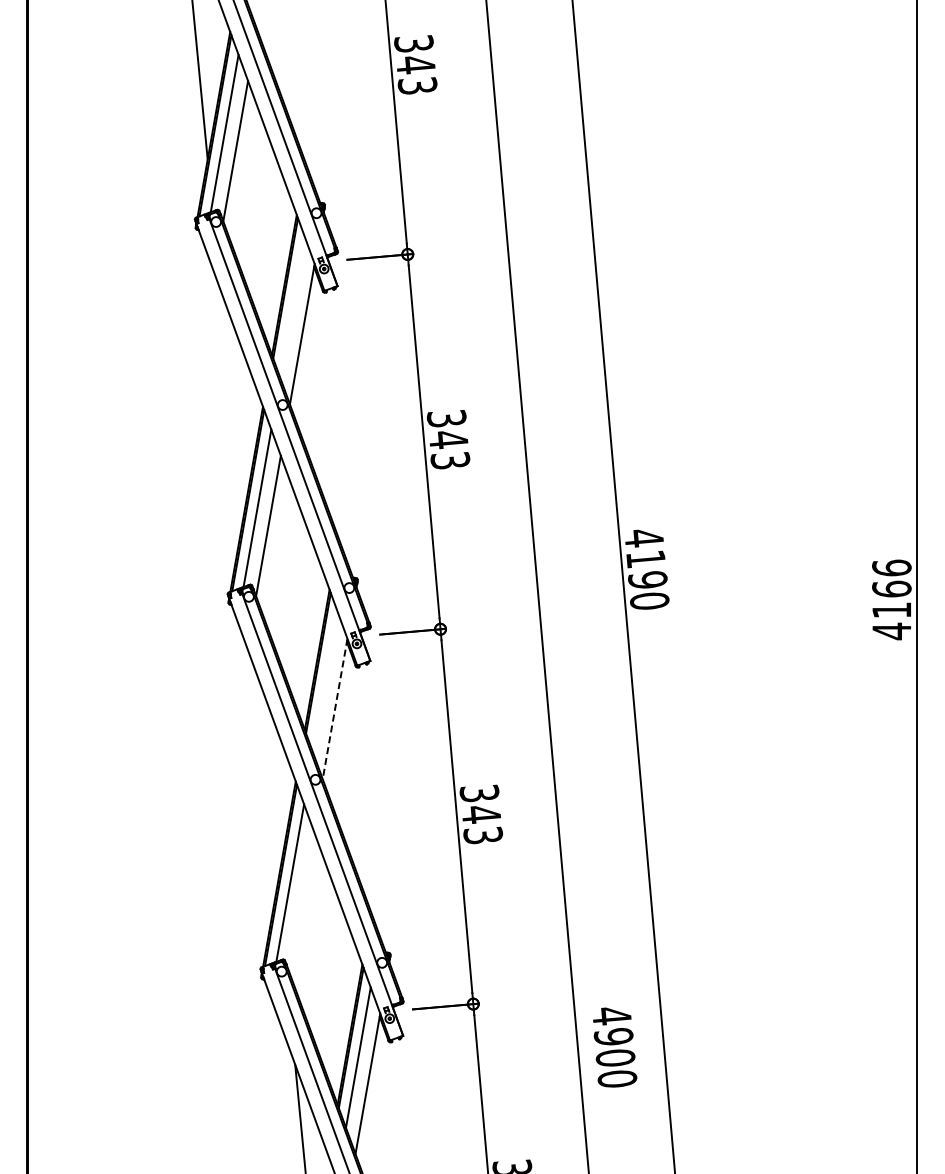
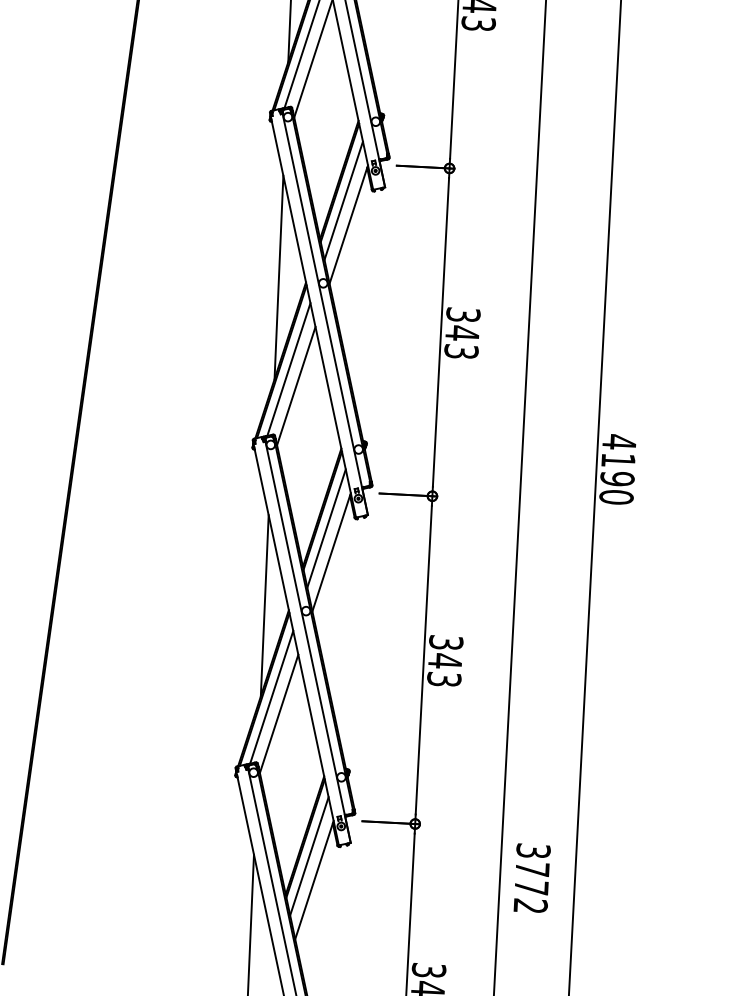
line: (292, 307) -> (343, 200), added
line: (231, 405) -> (278, 277), added
line: (325, 682) -> (326, 528), added
line: (335, 709) -> (331, 552), dashed -> solid
line: (267, 779) -> (264, 604), added
line: (300, 900) -> (278, 713), added
text: (614, 1047) -> (531, 878), 4900 -> 3772

